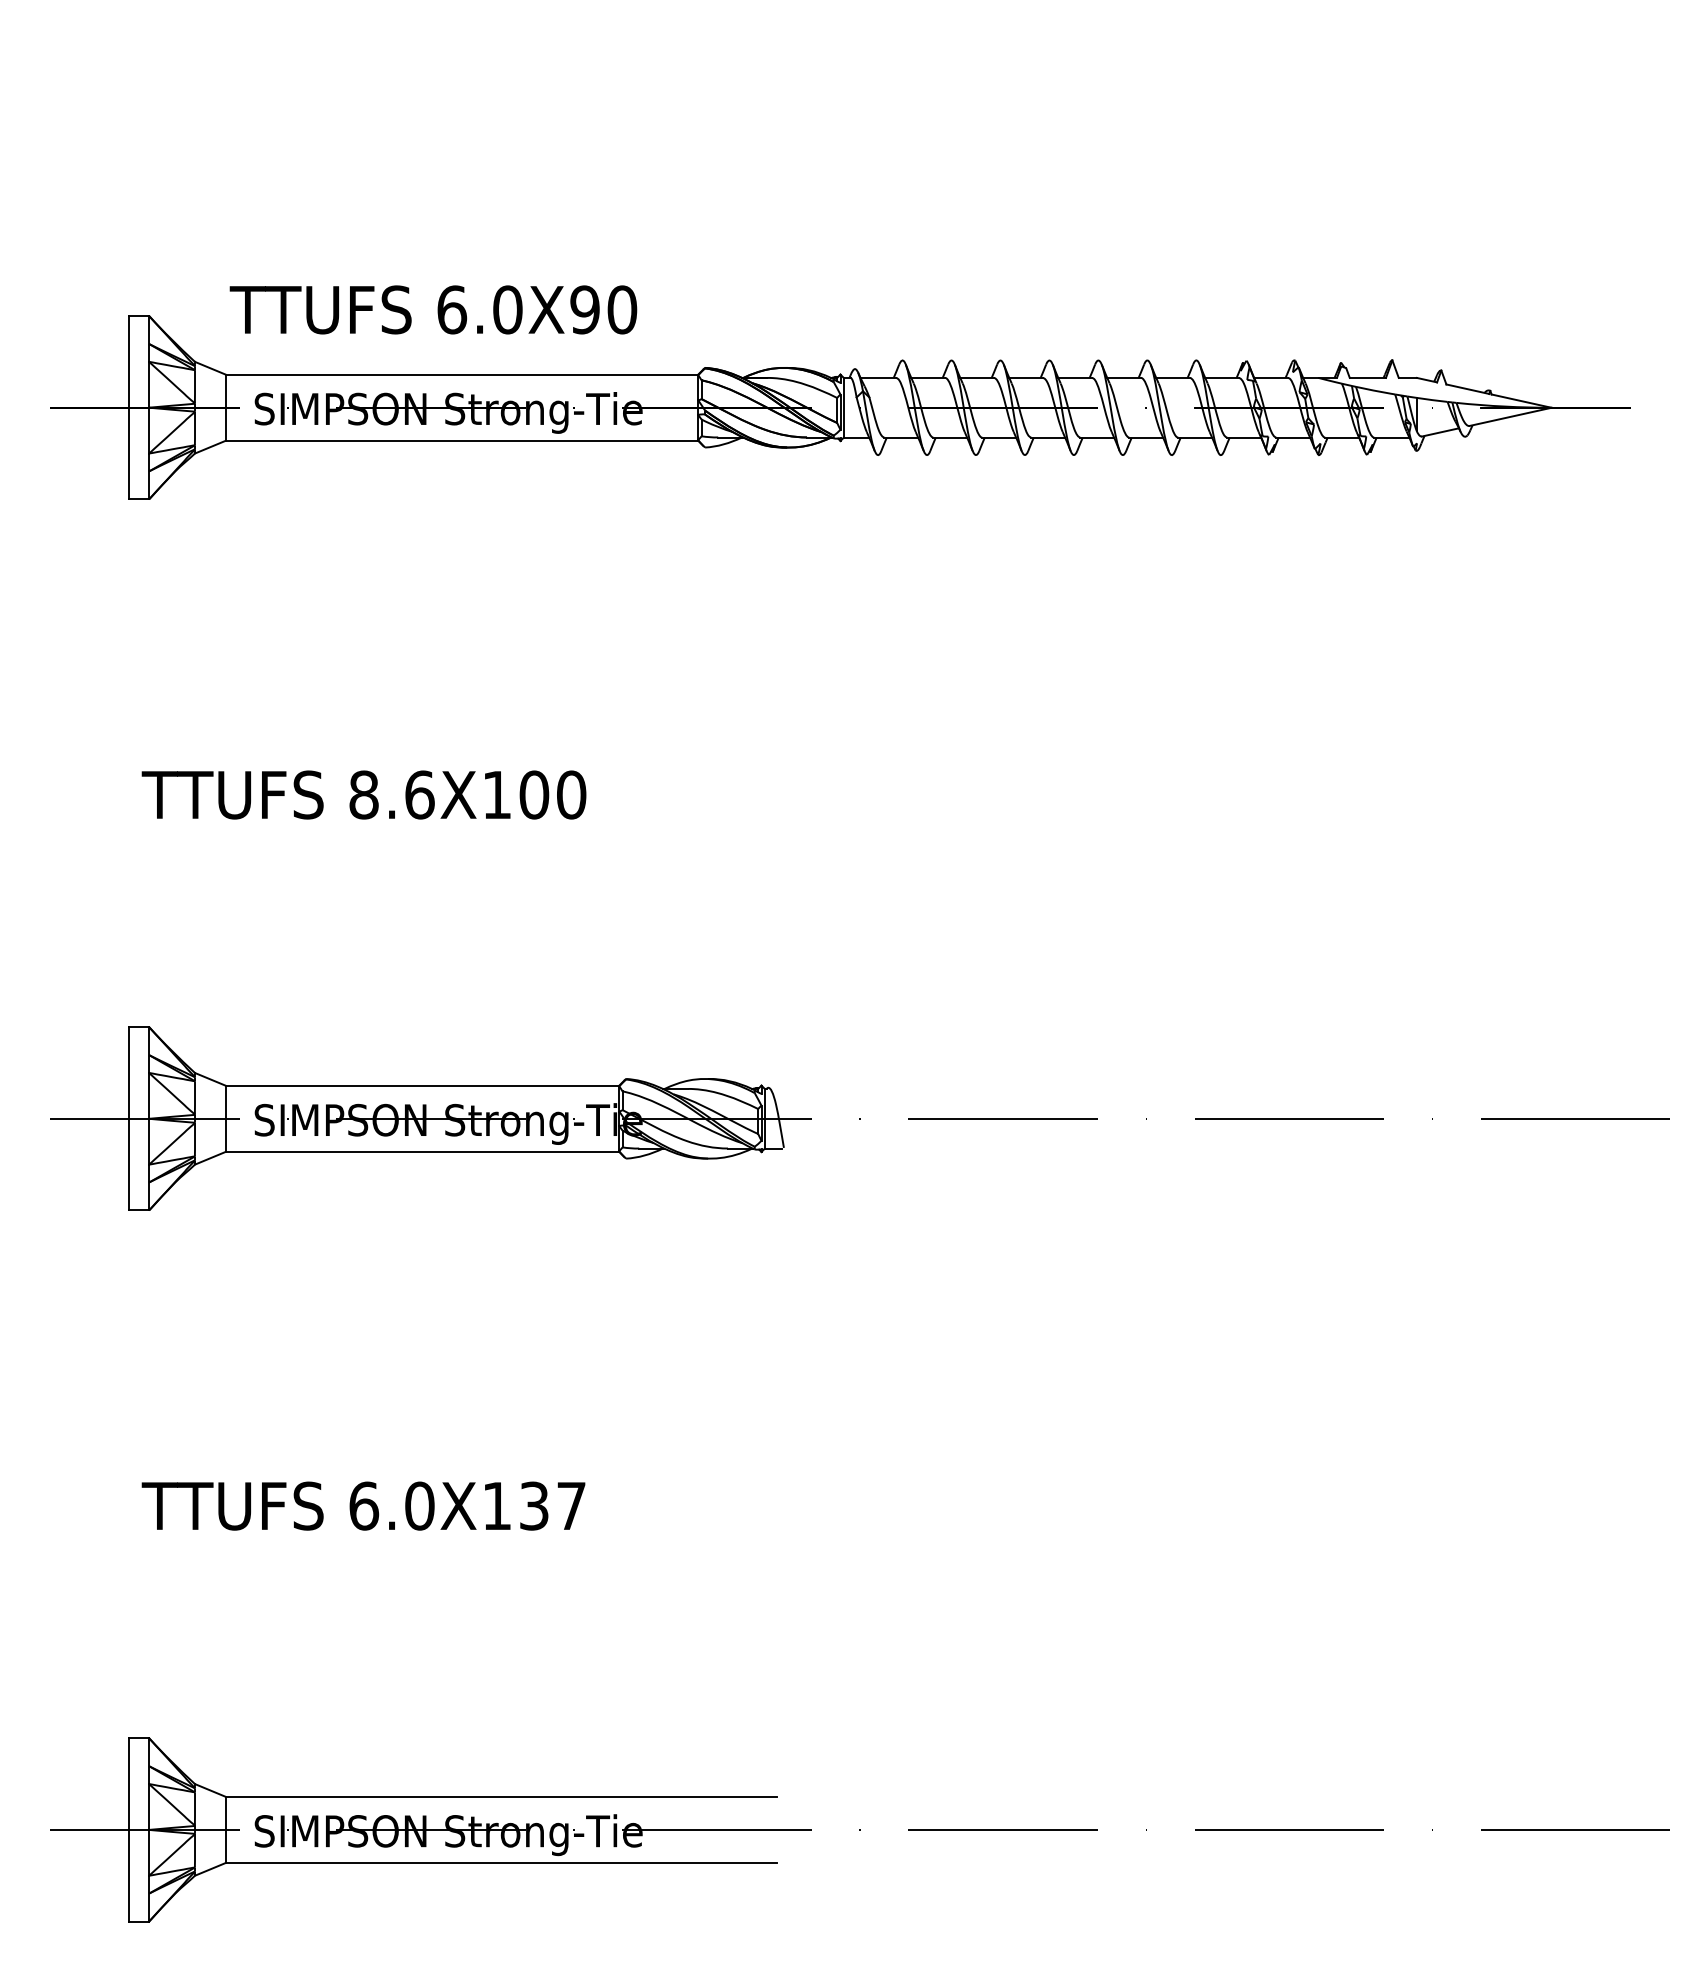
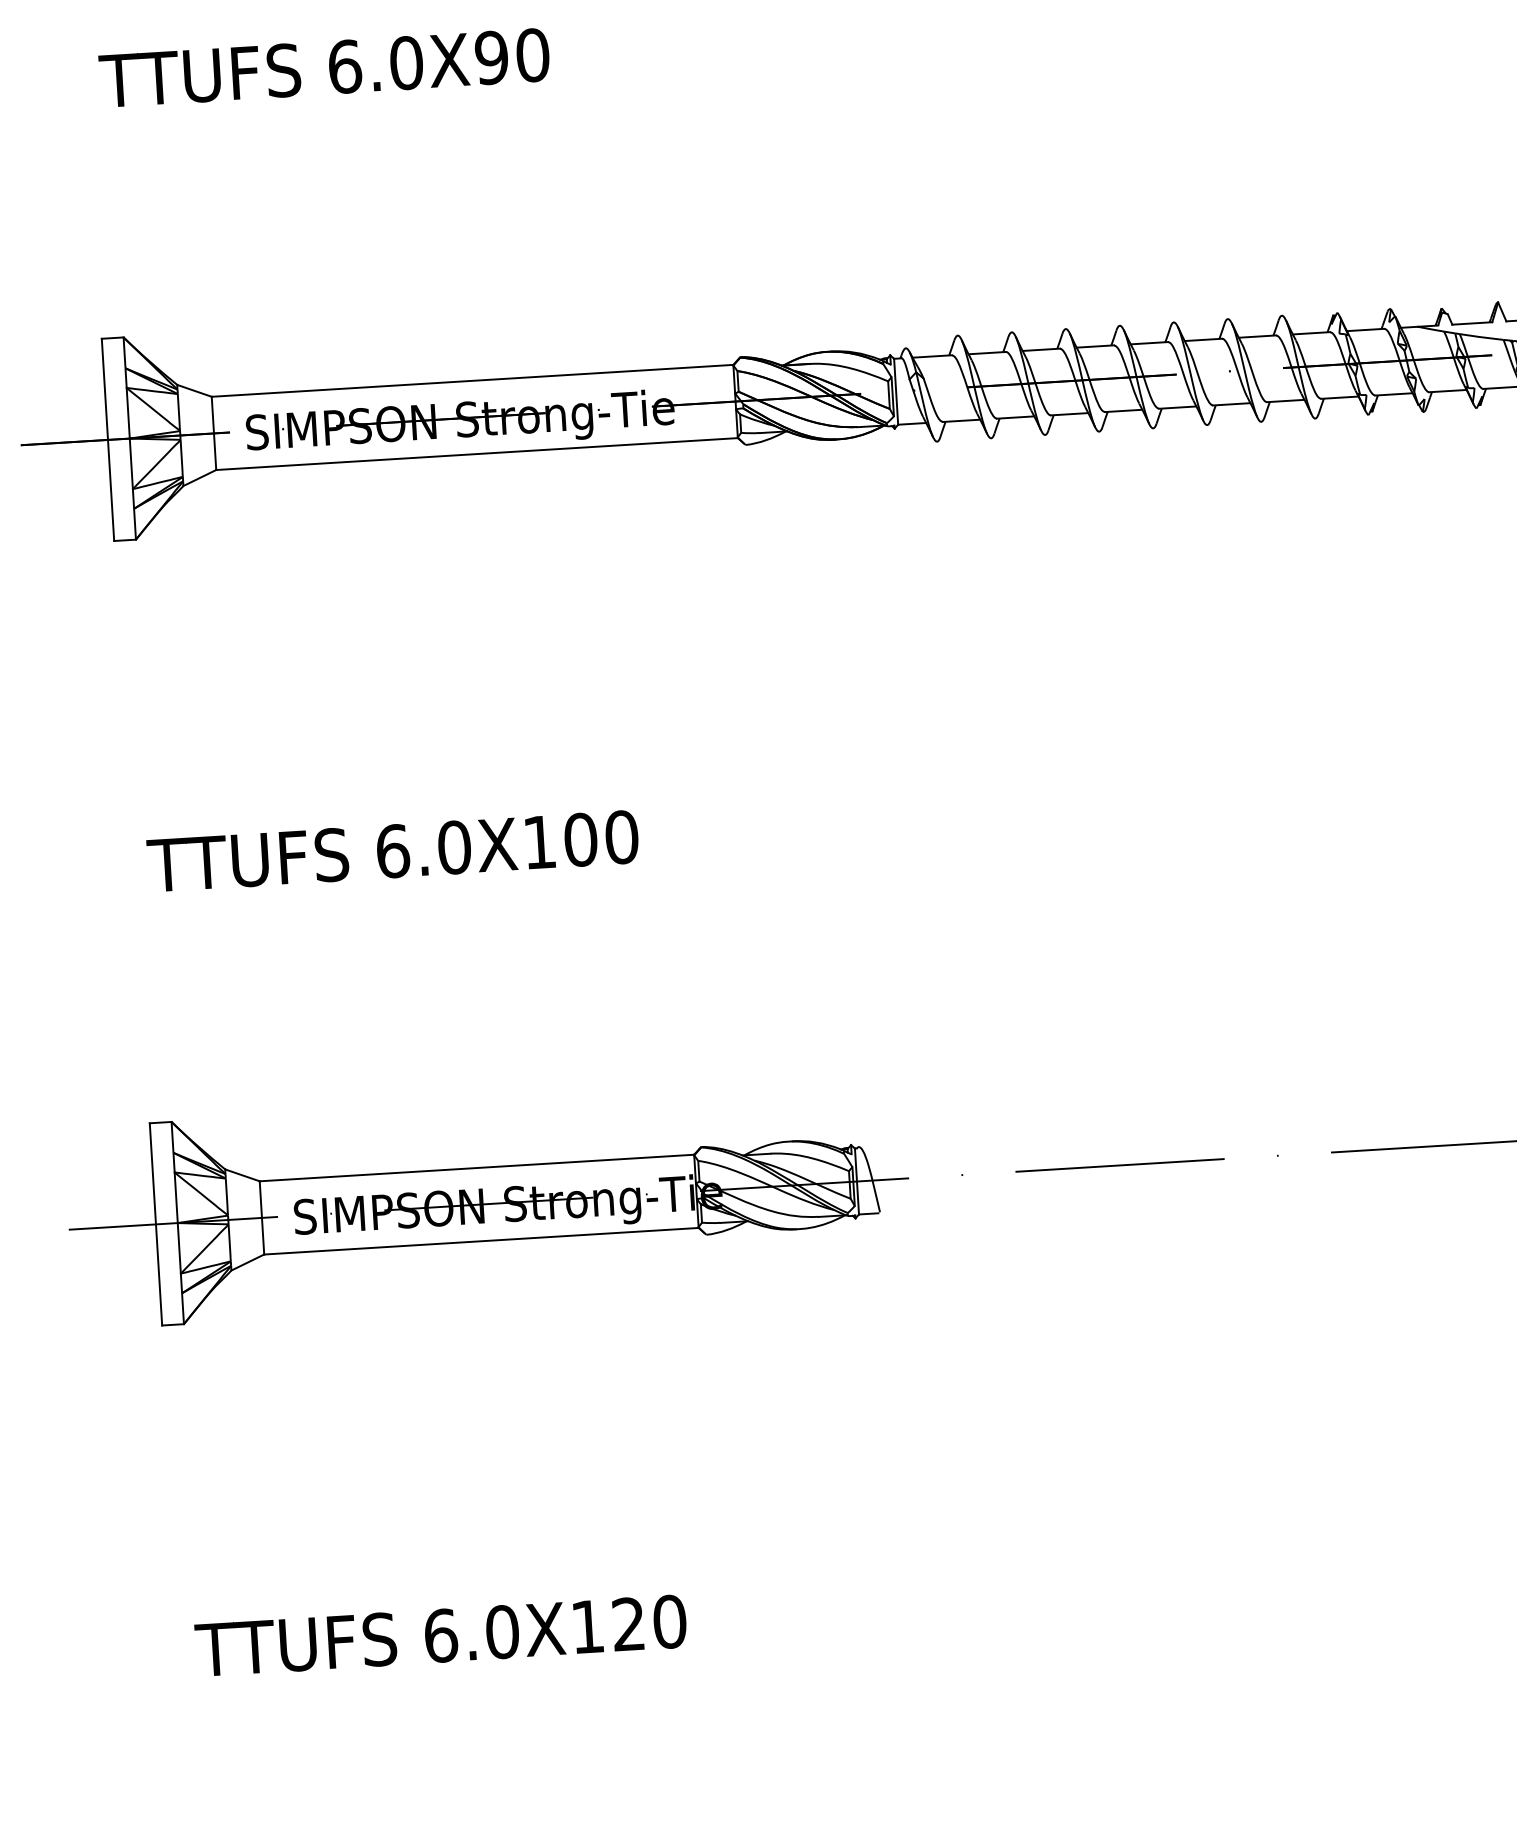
text: (433, 309) -> (324, 67), moved
text: (391, 794) -> (423, 848), 8.6X100 -> 6.0X100
text: (553, 1505) -> (649, 1622), 6.0X137 -> 6.0X120

